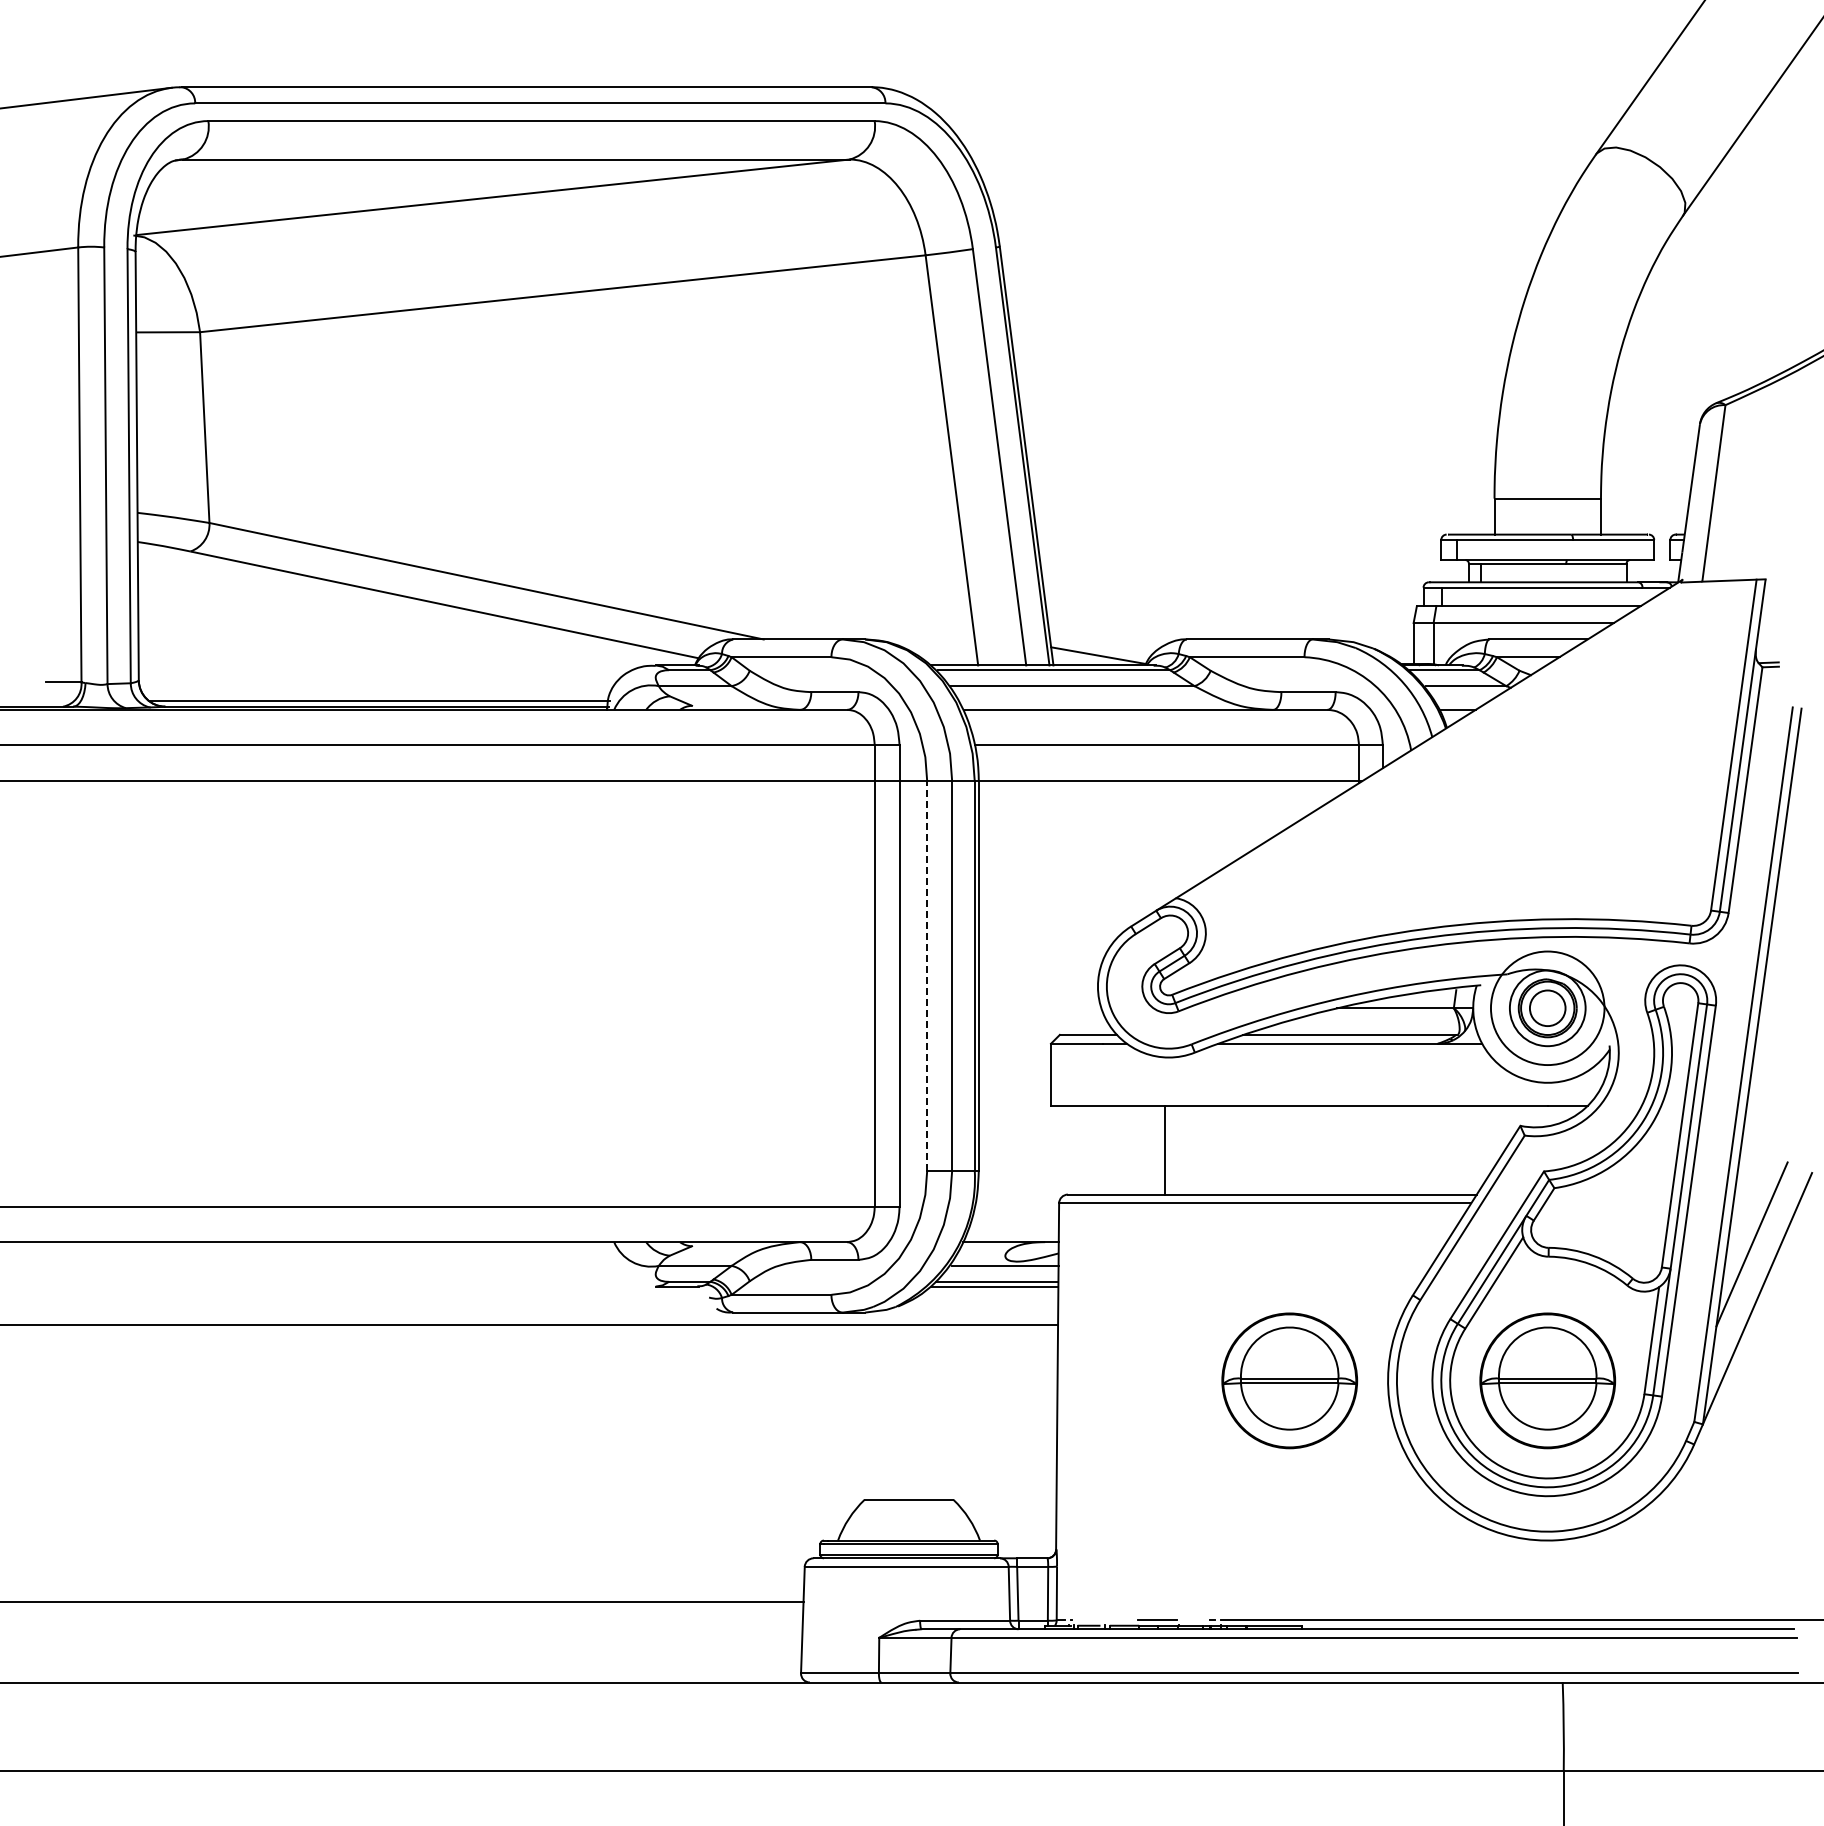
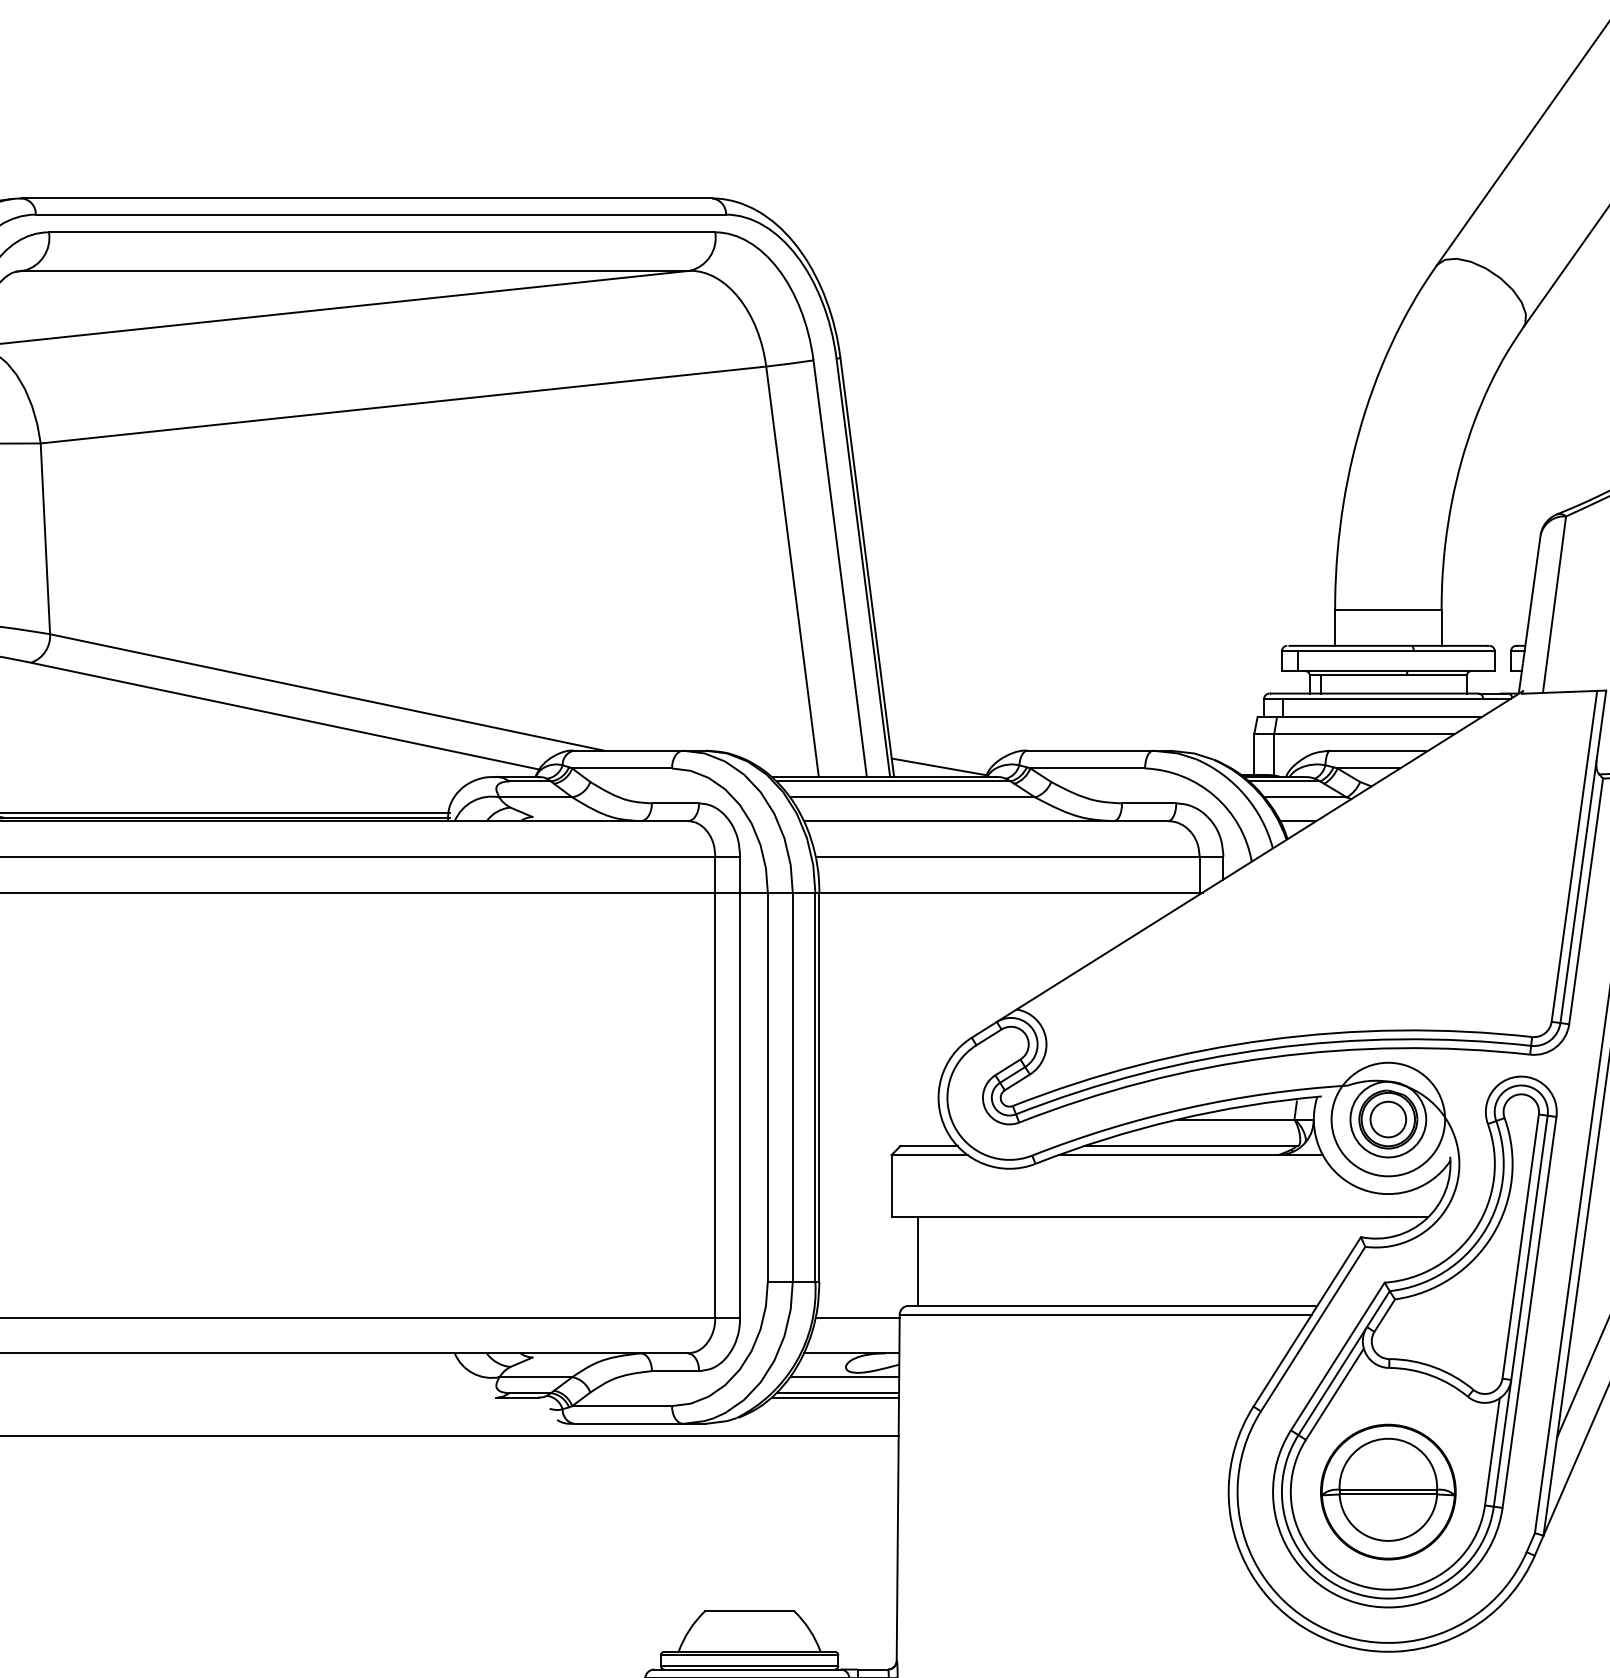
line: (927, 976) -> (768, 1087), dashed -> solid
line: (1164, 1149) -> (918, 1260), moved
line: (1017, 1206) -> (858, 1317), added
part: (1289, 1380) -> (1130, 1491), removed

